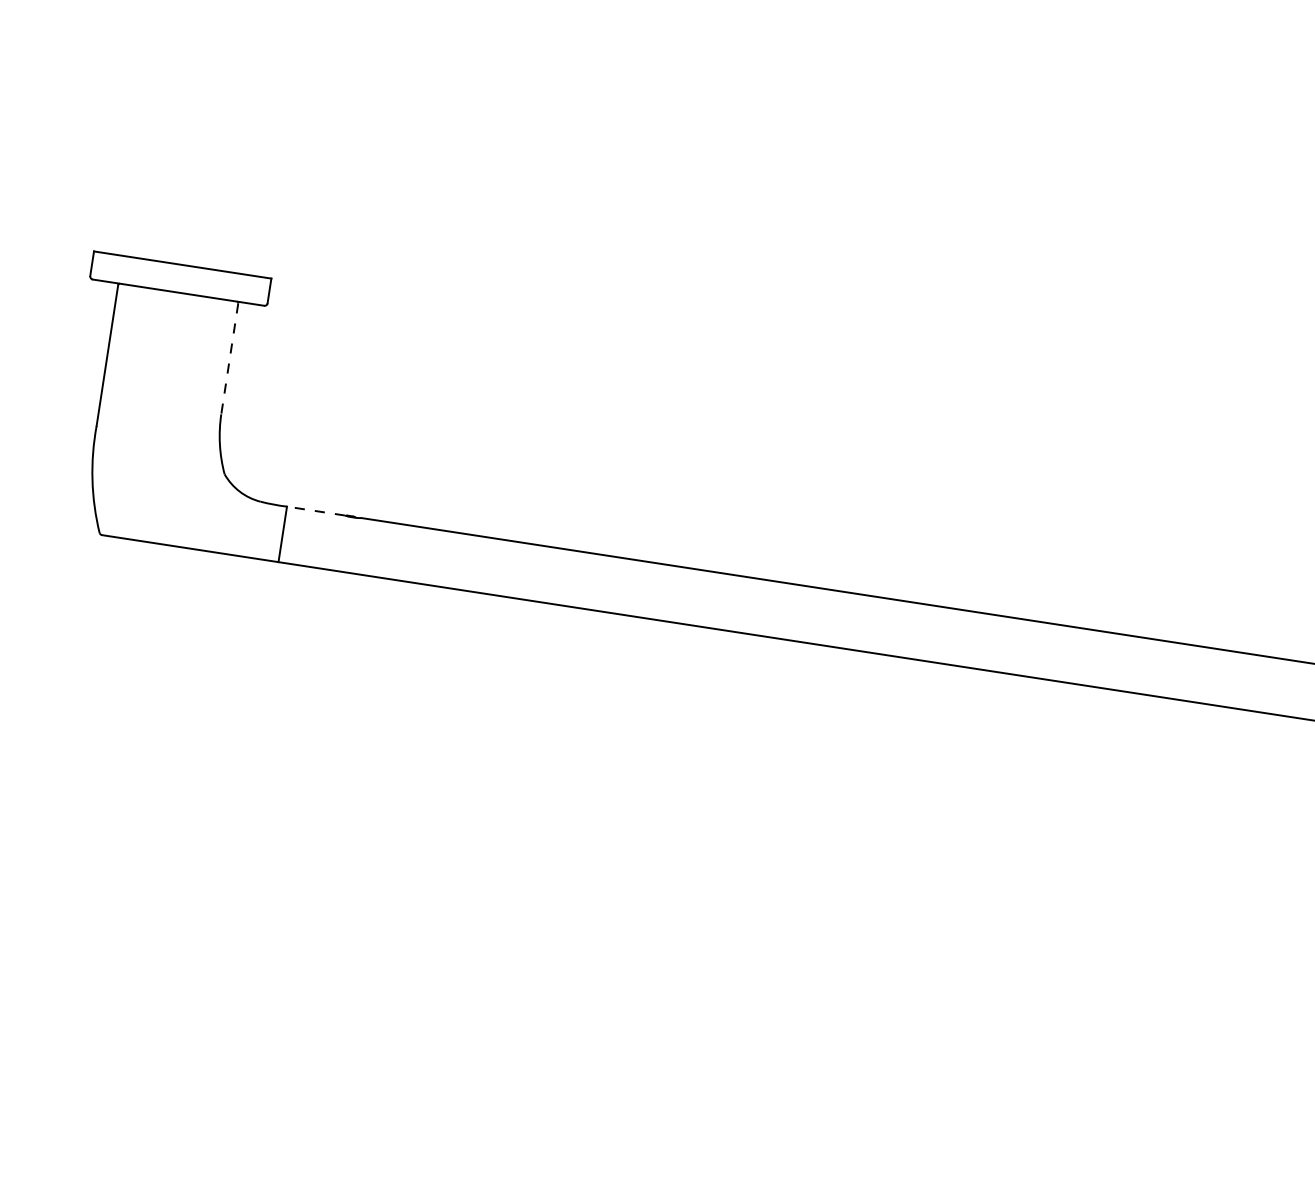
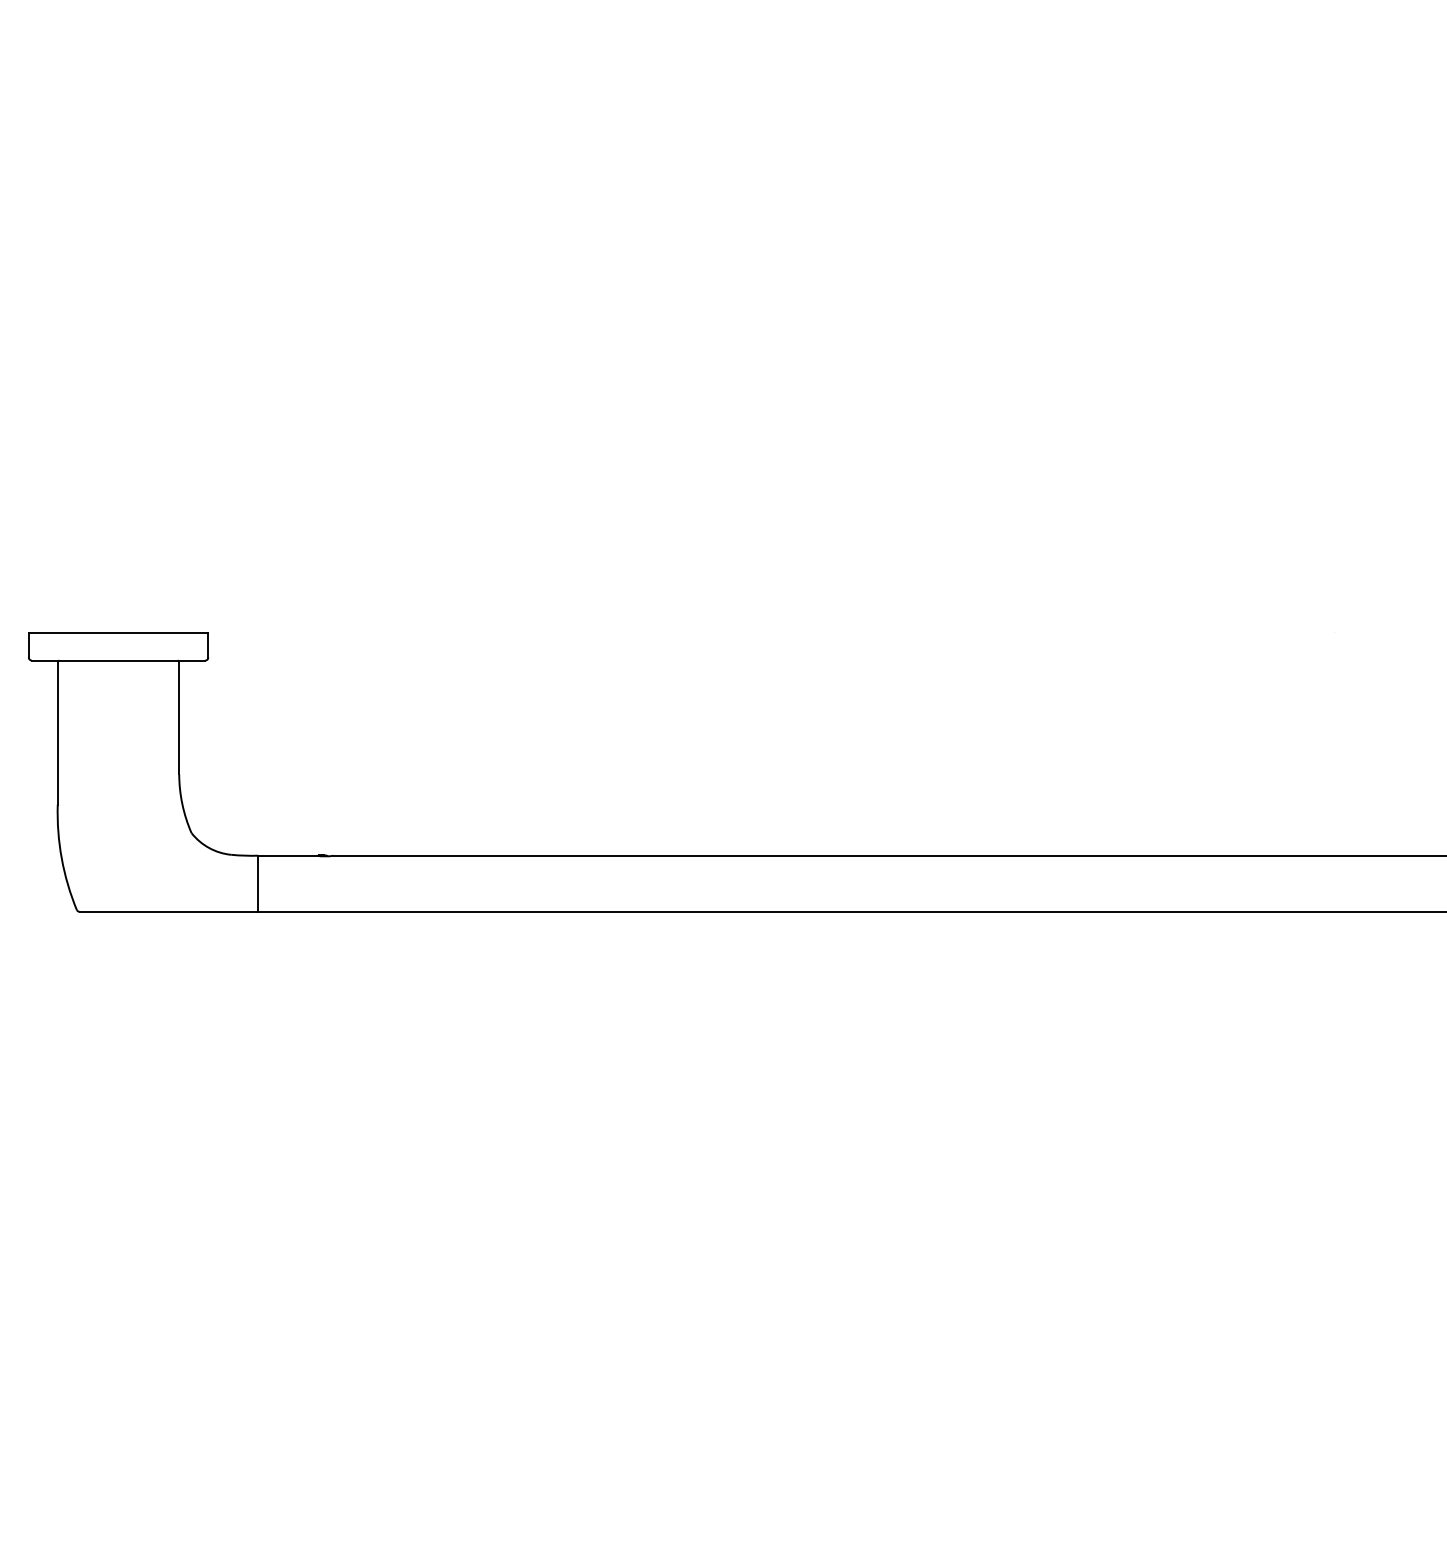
line: (230, 359) -> (179, 718), dashed -> solid
line: (315, 510) -> (286, 855), dashed -> solid

